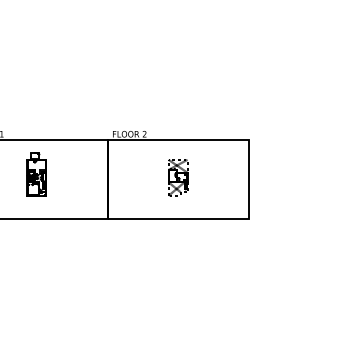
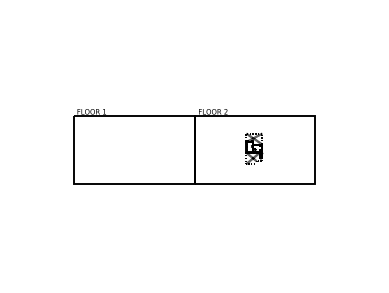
part: (35, 173) -> (133, 145), removed

